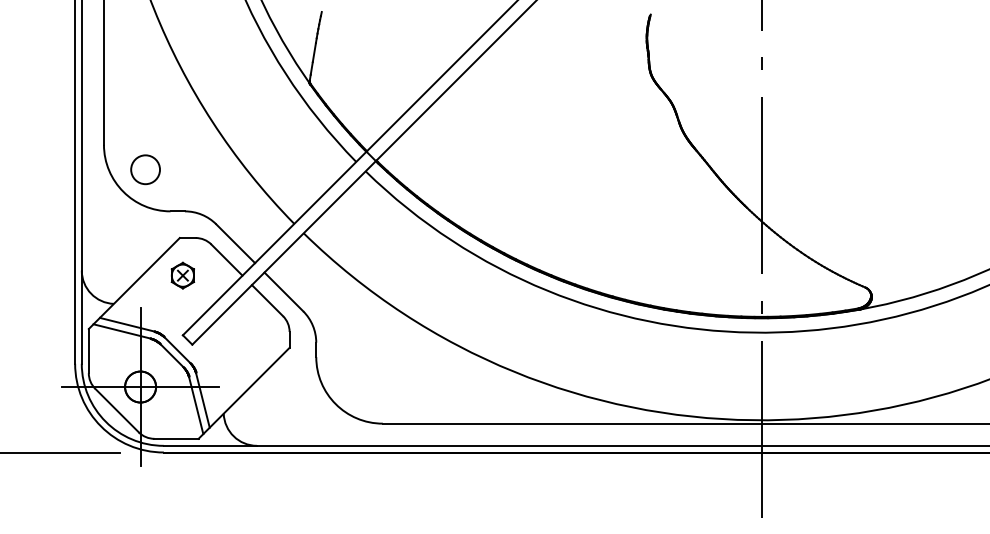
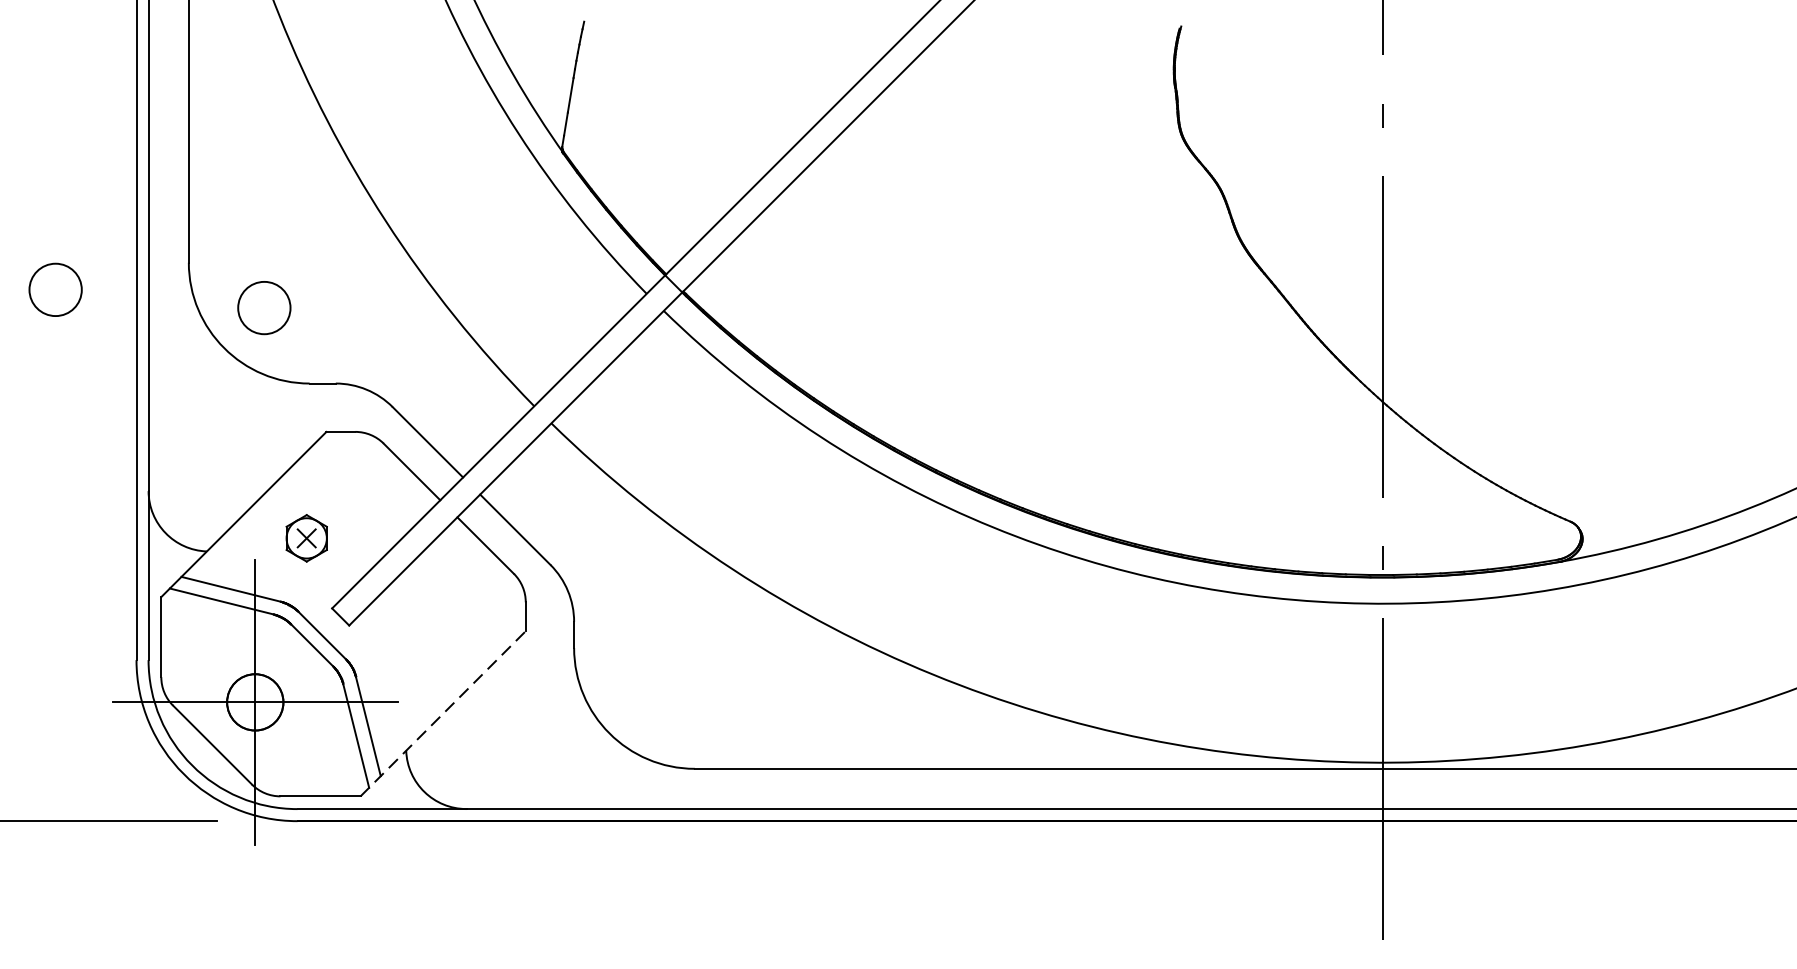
circle: (30, 159) -> (55, 289), added
part: (182, 275) -> (305, 538), moved
line: (244, 392) -> (443, 712), solid -> dashed

